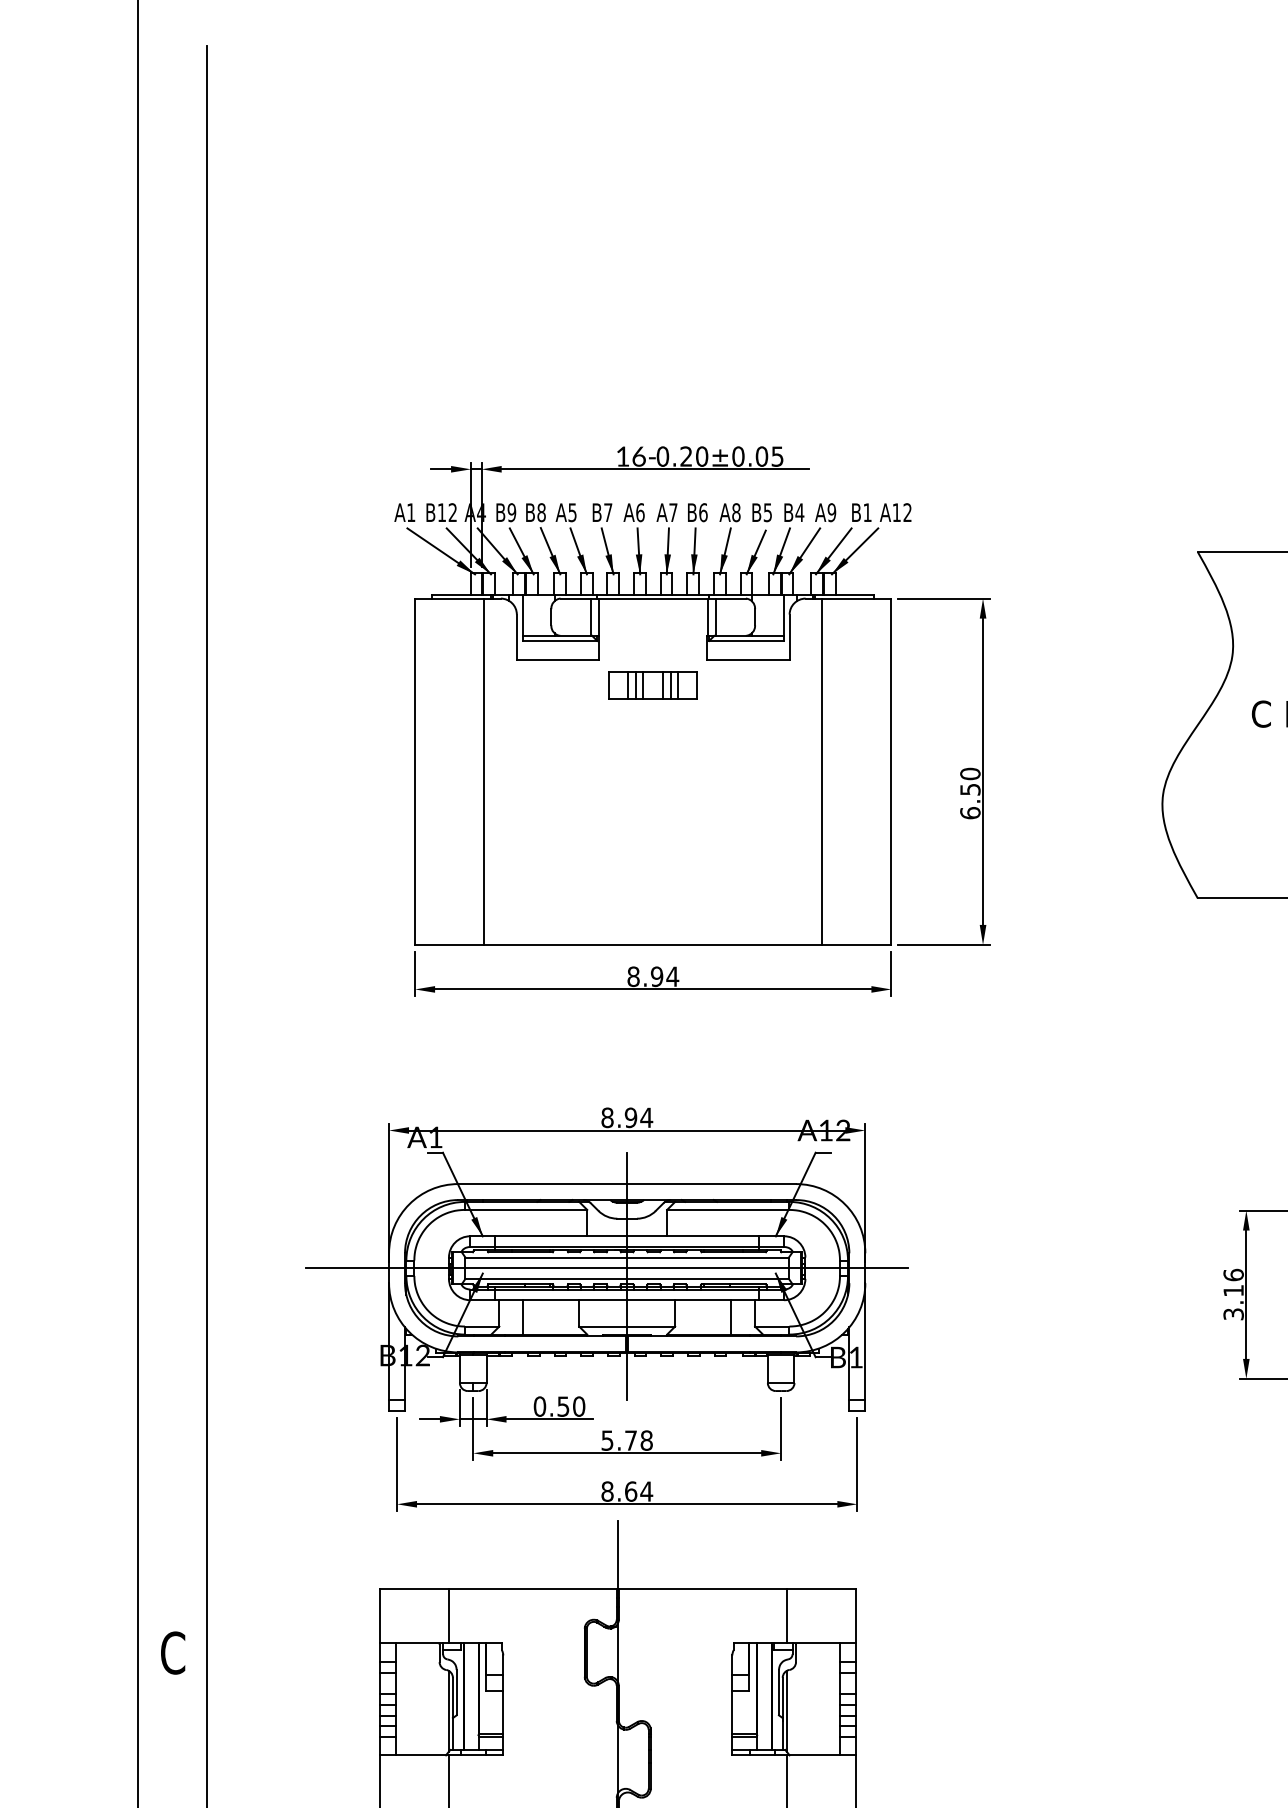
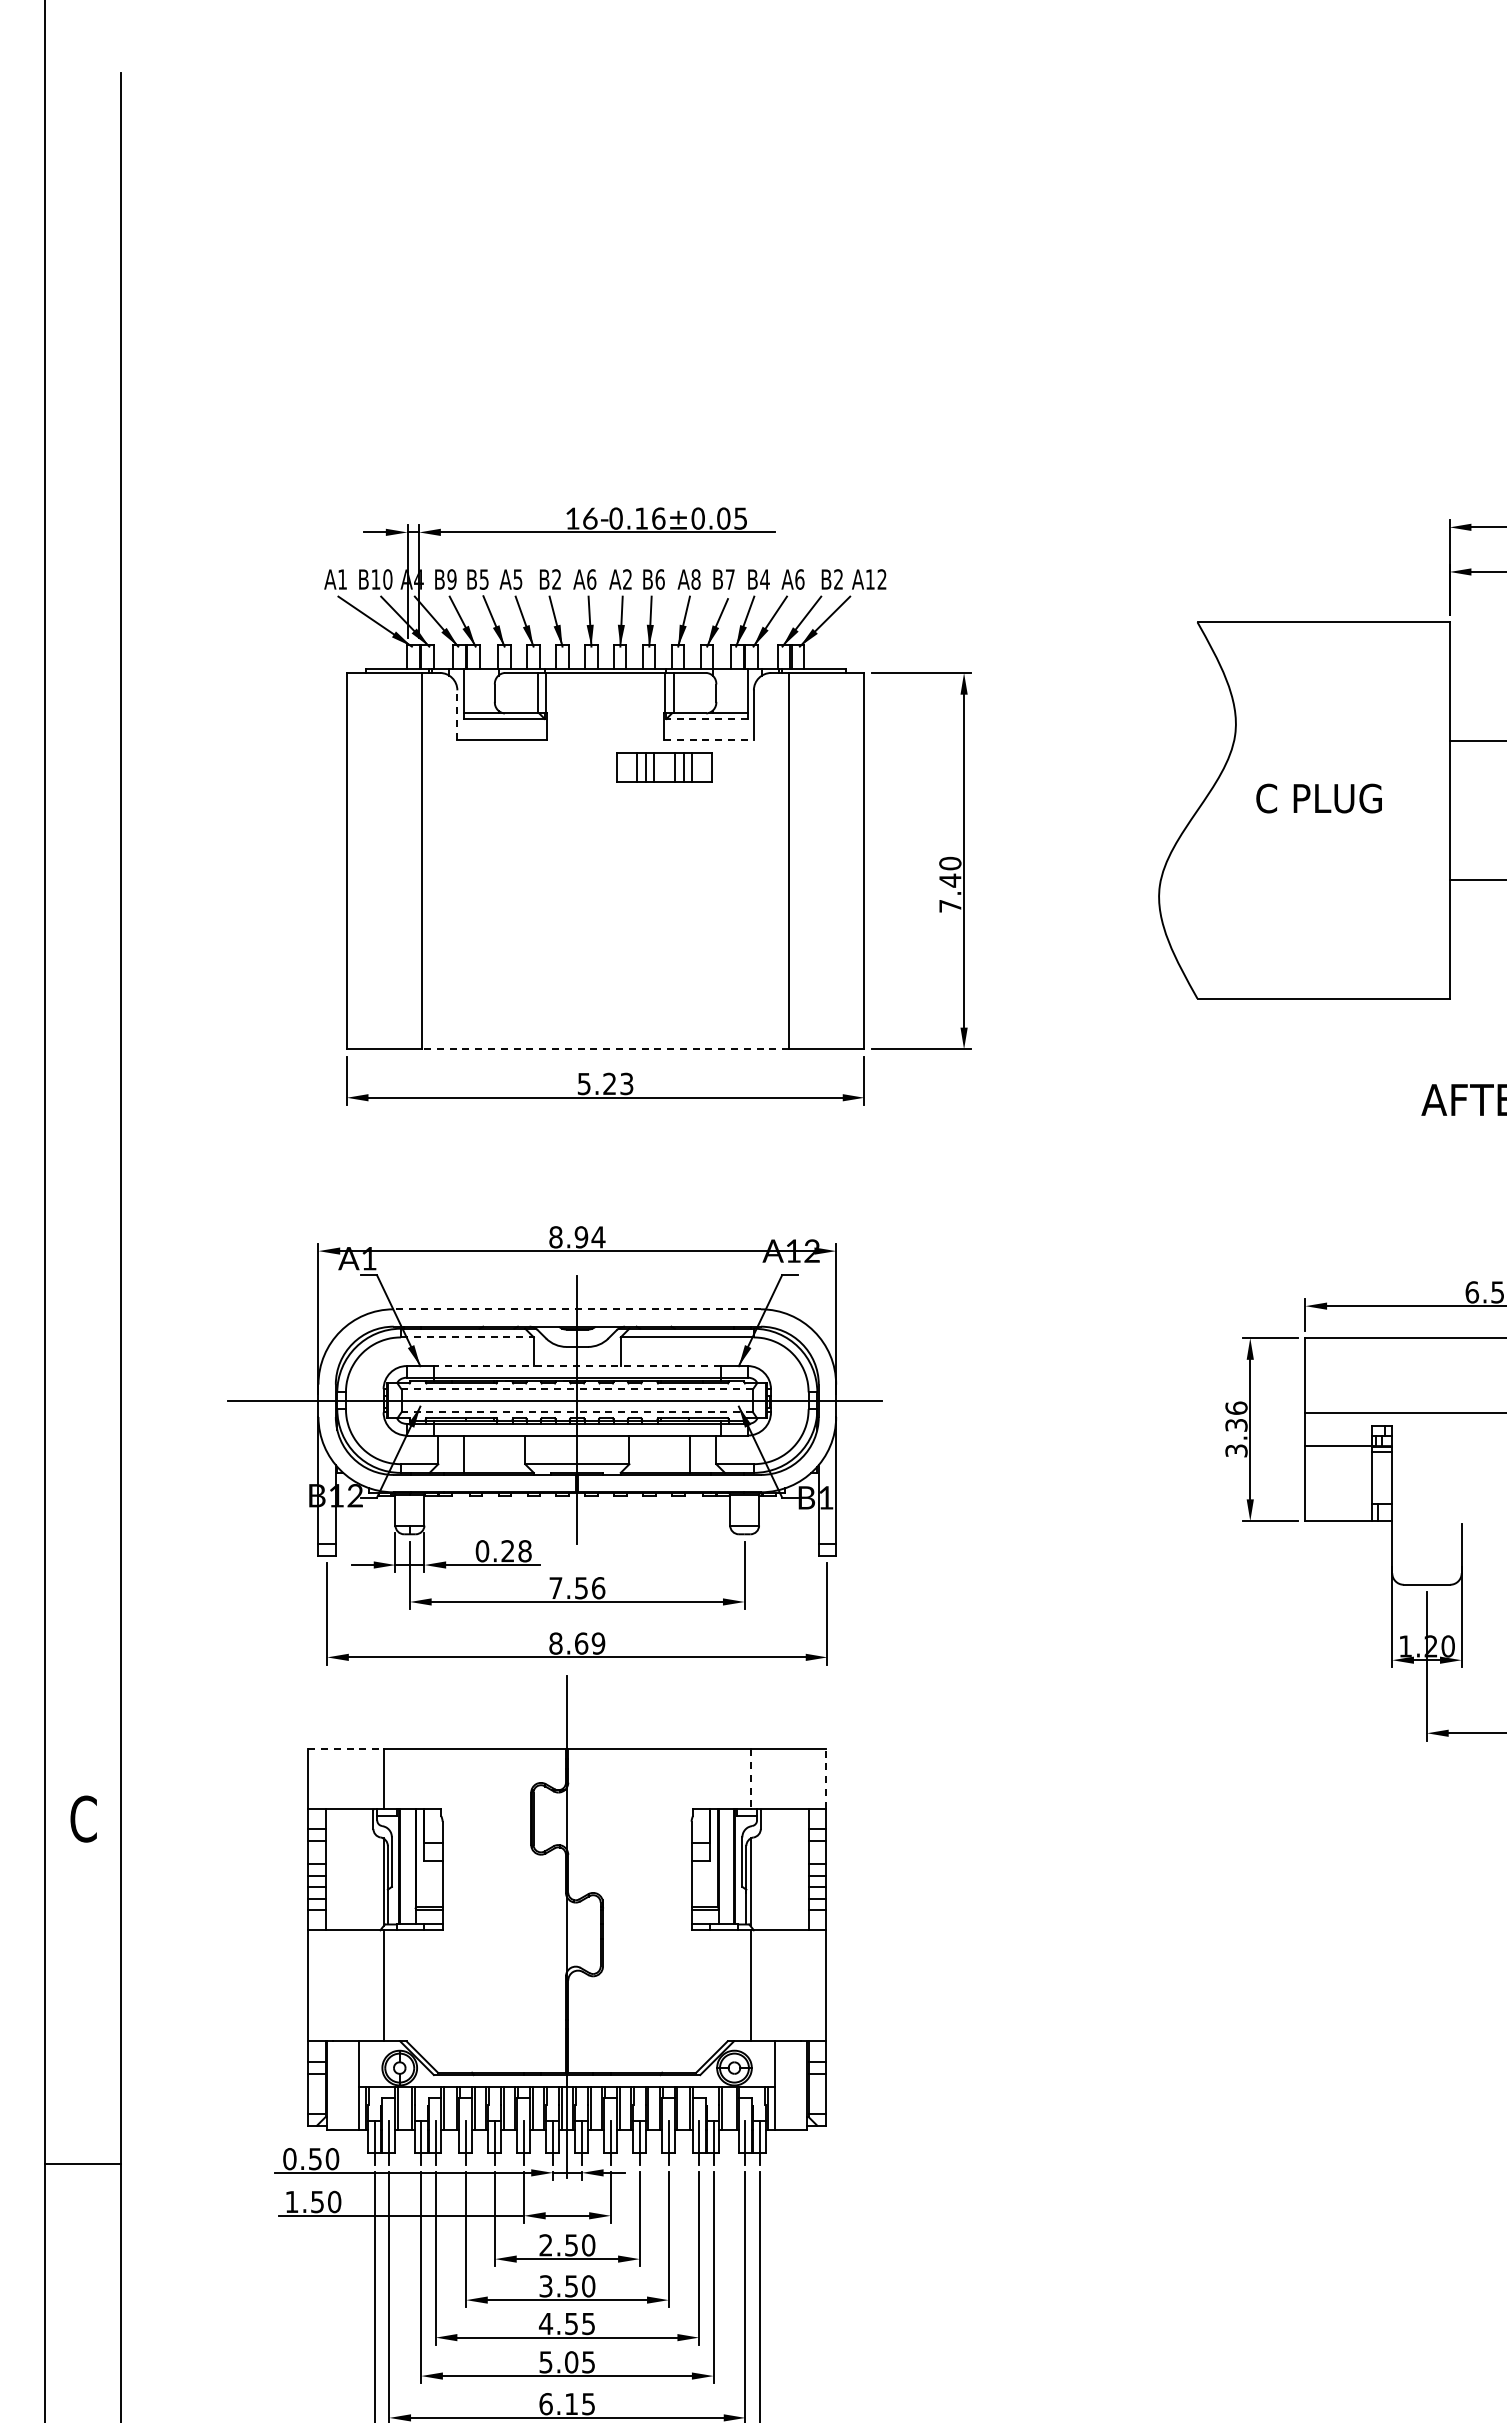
text: (694, 456) -> (650, 518), 0.20±0.05 -> 0.16±0.05
text: (452, 512) -> (387, 579), B12 -> B10
text: (540, 512) -> (483, 579), B8 -> B5
text: (608, 512) -> (556, 579), B7 -> B2
text: (673, 512) -> (627, 579), A7 -> A2
text: (767, 512) -> (729, 579), B5 -> B7
text: (831, 512) -> (799, 579), A9 -> A6
text: (867, 512) -> (838, 579), B1 -> B2
line: (516, 636) -> (457, 714), solid -> dashed
line: (746, 641) -> (706, 719), solid -> dashed
line: (747, 659) -> (708, 739), solid -> dashed
part: (653, 685) -> (664, 767), moved
text: (970, 800) -> (950, 892), 6.50 -> 7.40
line: (653, 945) -> (605, 1049), solid -> dashed
text: (653, 976) -> (605, 1083), 8.94 -> 5.23
line: (627, 1184) -> (577, 1309), solid -> dashed
line: (526, 1209) -> (467, 1337), solid -> dashed
line: (626, 1236) -> (576, 1366), solid -> dashed
line: (627, 1257) -> (577, 1389), solid -> dashed
line: (627, 1278) -> (577, 1412), solid -> dashed
text: (1233, 1290) -> (1236, 1425), 3.16 -> 3.36
text: (571, 1406) -> (516, 1551), 0.50 -> 0.28
text: (627, 1440) -> (577, 1588), 5.78 -> 7.56
text: (646, 1491) -> (598, 1643), 8.64 -> 8.69
line: (413, 1589) -> (345, 1749), solid -> dashed
line: (786, 1615) -> (750, 1778), solid -> dashed
line: (855, 1615) -> (825, 1778), solid -> dashed

